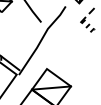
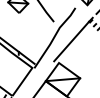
line: (61, 44) -> (71, 41), added

